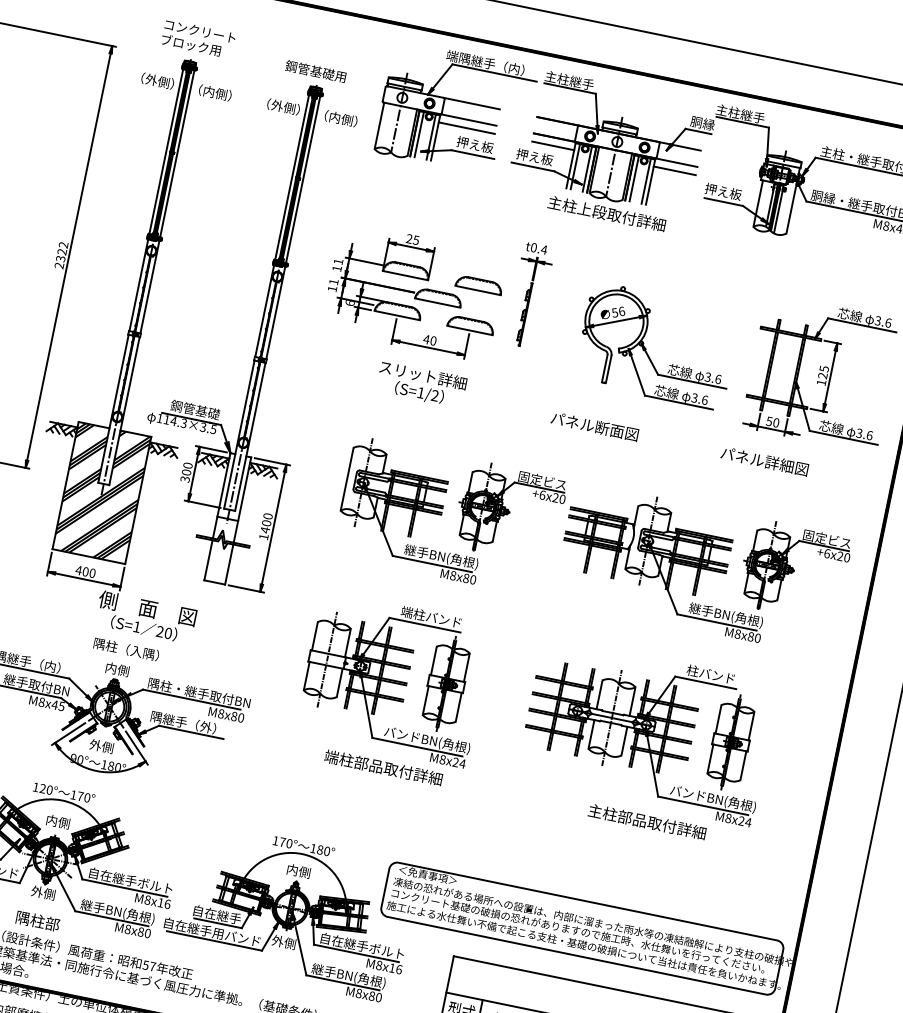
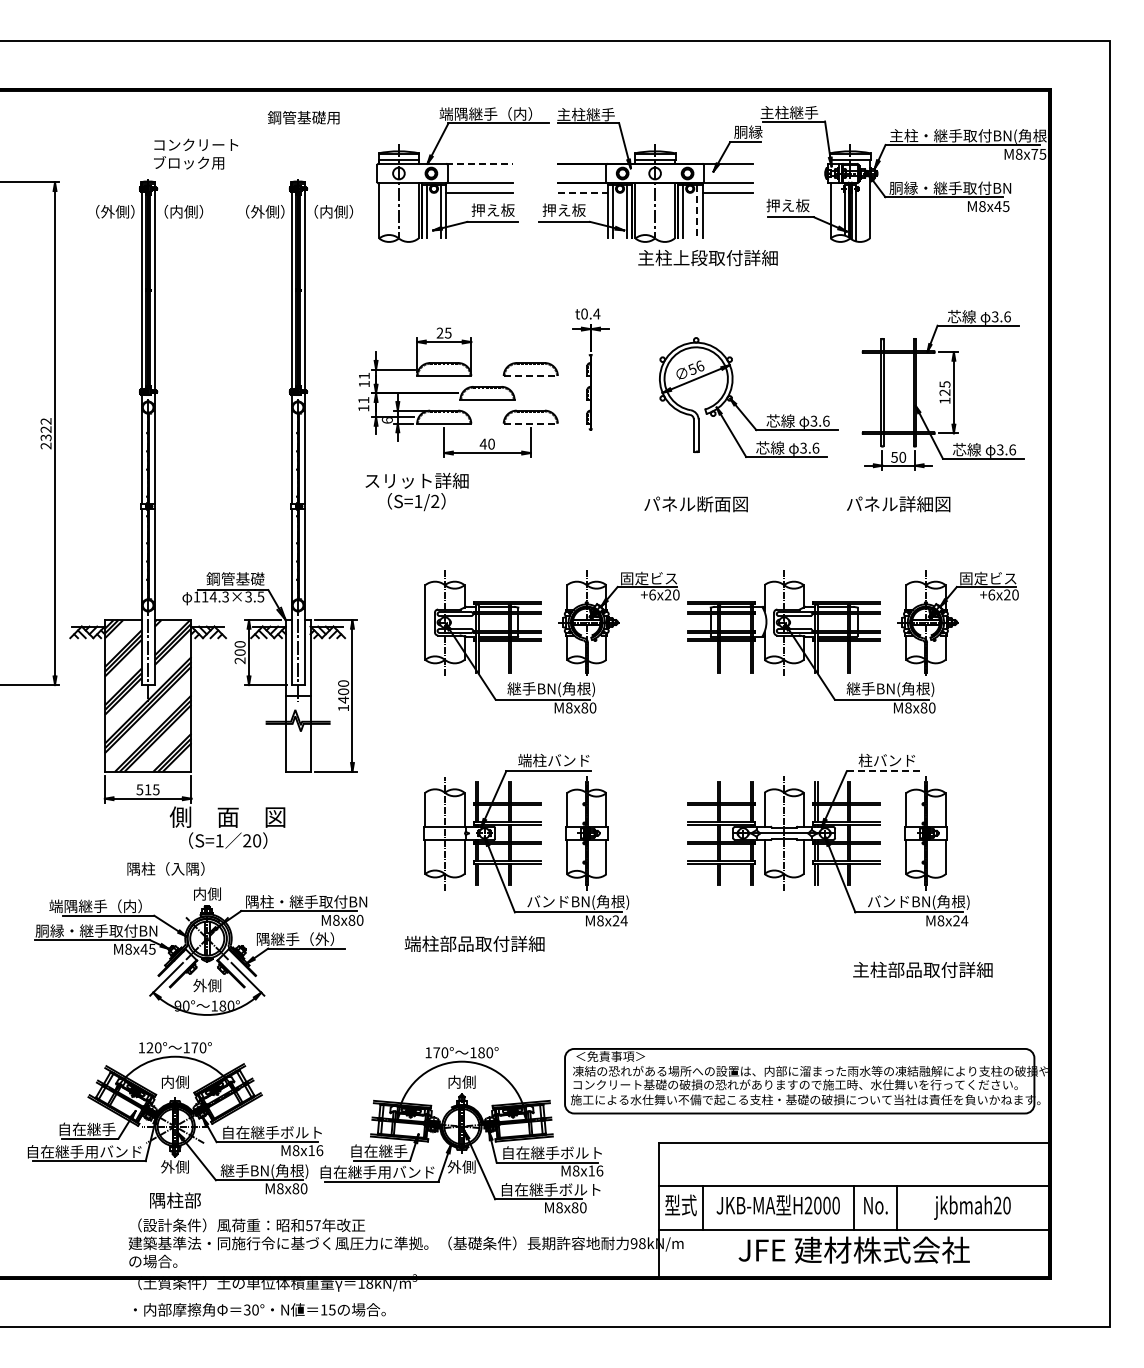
text: (199, 38) -> (196, 153), moved
text: (315, 71) -> (303, 117), moved
line: (472, 103) -> (480, 163), solid -> dashed
line: (553, 146) -> (583, 193), solid -> dashed
line: (646, 181) -> (697, 211), solid -> dashed
text: (606, 213) -> (707, 257), moved
line: (478, 291) -> (531, 376), solid -> dashed
line: (470, 330) -> (531, 423), solid -> dashed
text: (421, 384) -> (416, 491), moved
text: (185, 479) -> (240, 660), 300 -> 200
text: (85, 571) -> (147, 789), 400 -> 515
text: (126, 648) -> (165, 868), moved
line: (706, 683) -> (883, 771), solid -> dashed
text: (383, 767) -> (474, 943), moved
text: (647, 821) -> (922, 969), moved
text: (354, 977) -> (550, 1190), 継手BN(角根) -> 自在継手ボルト

